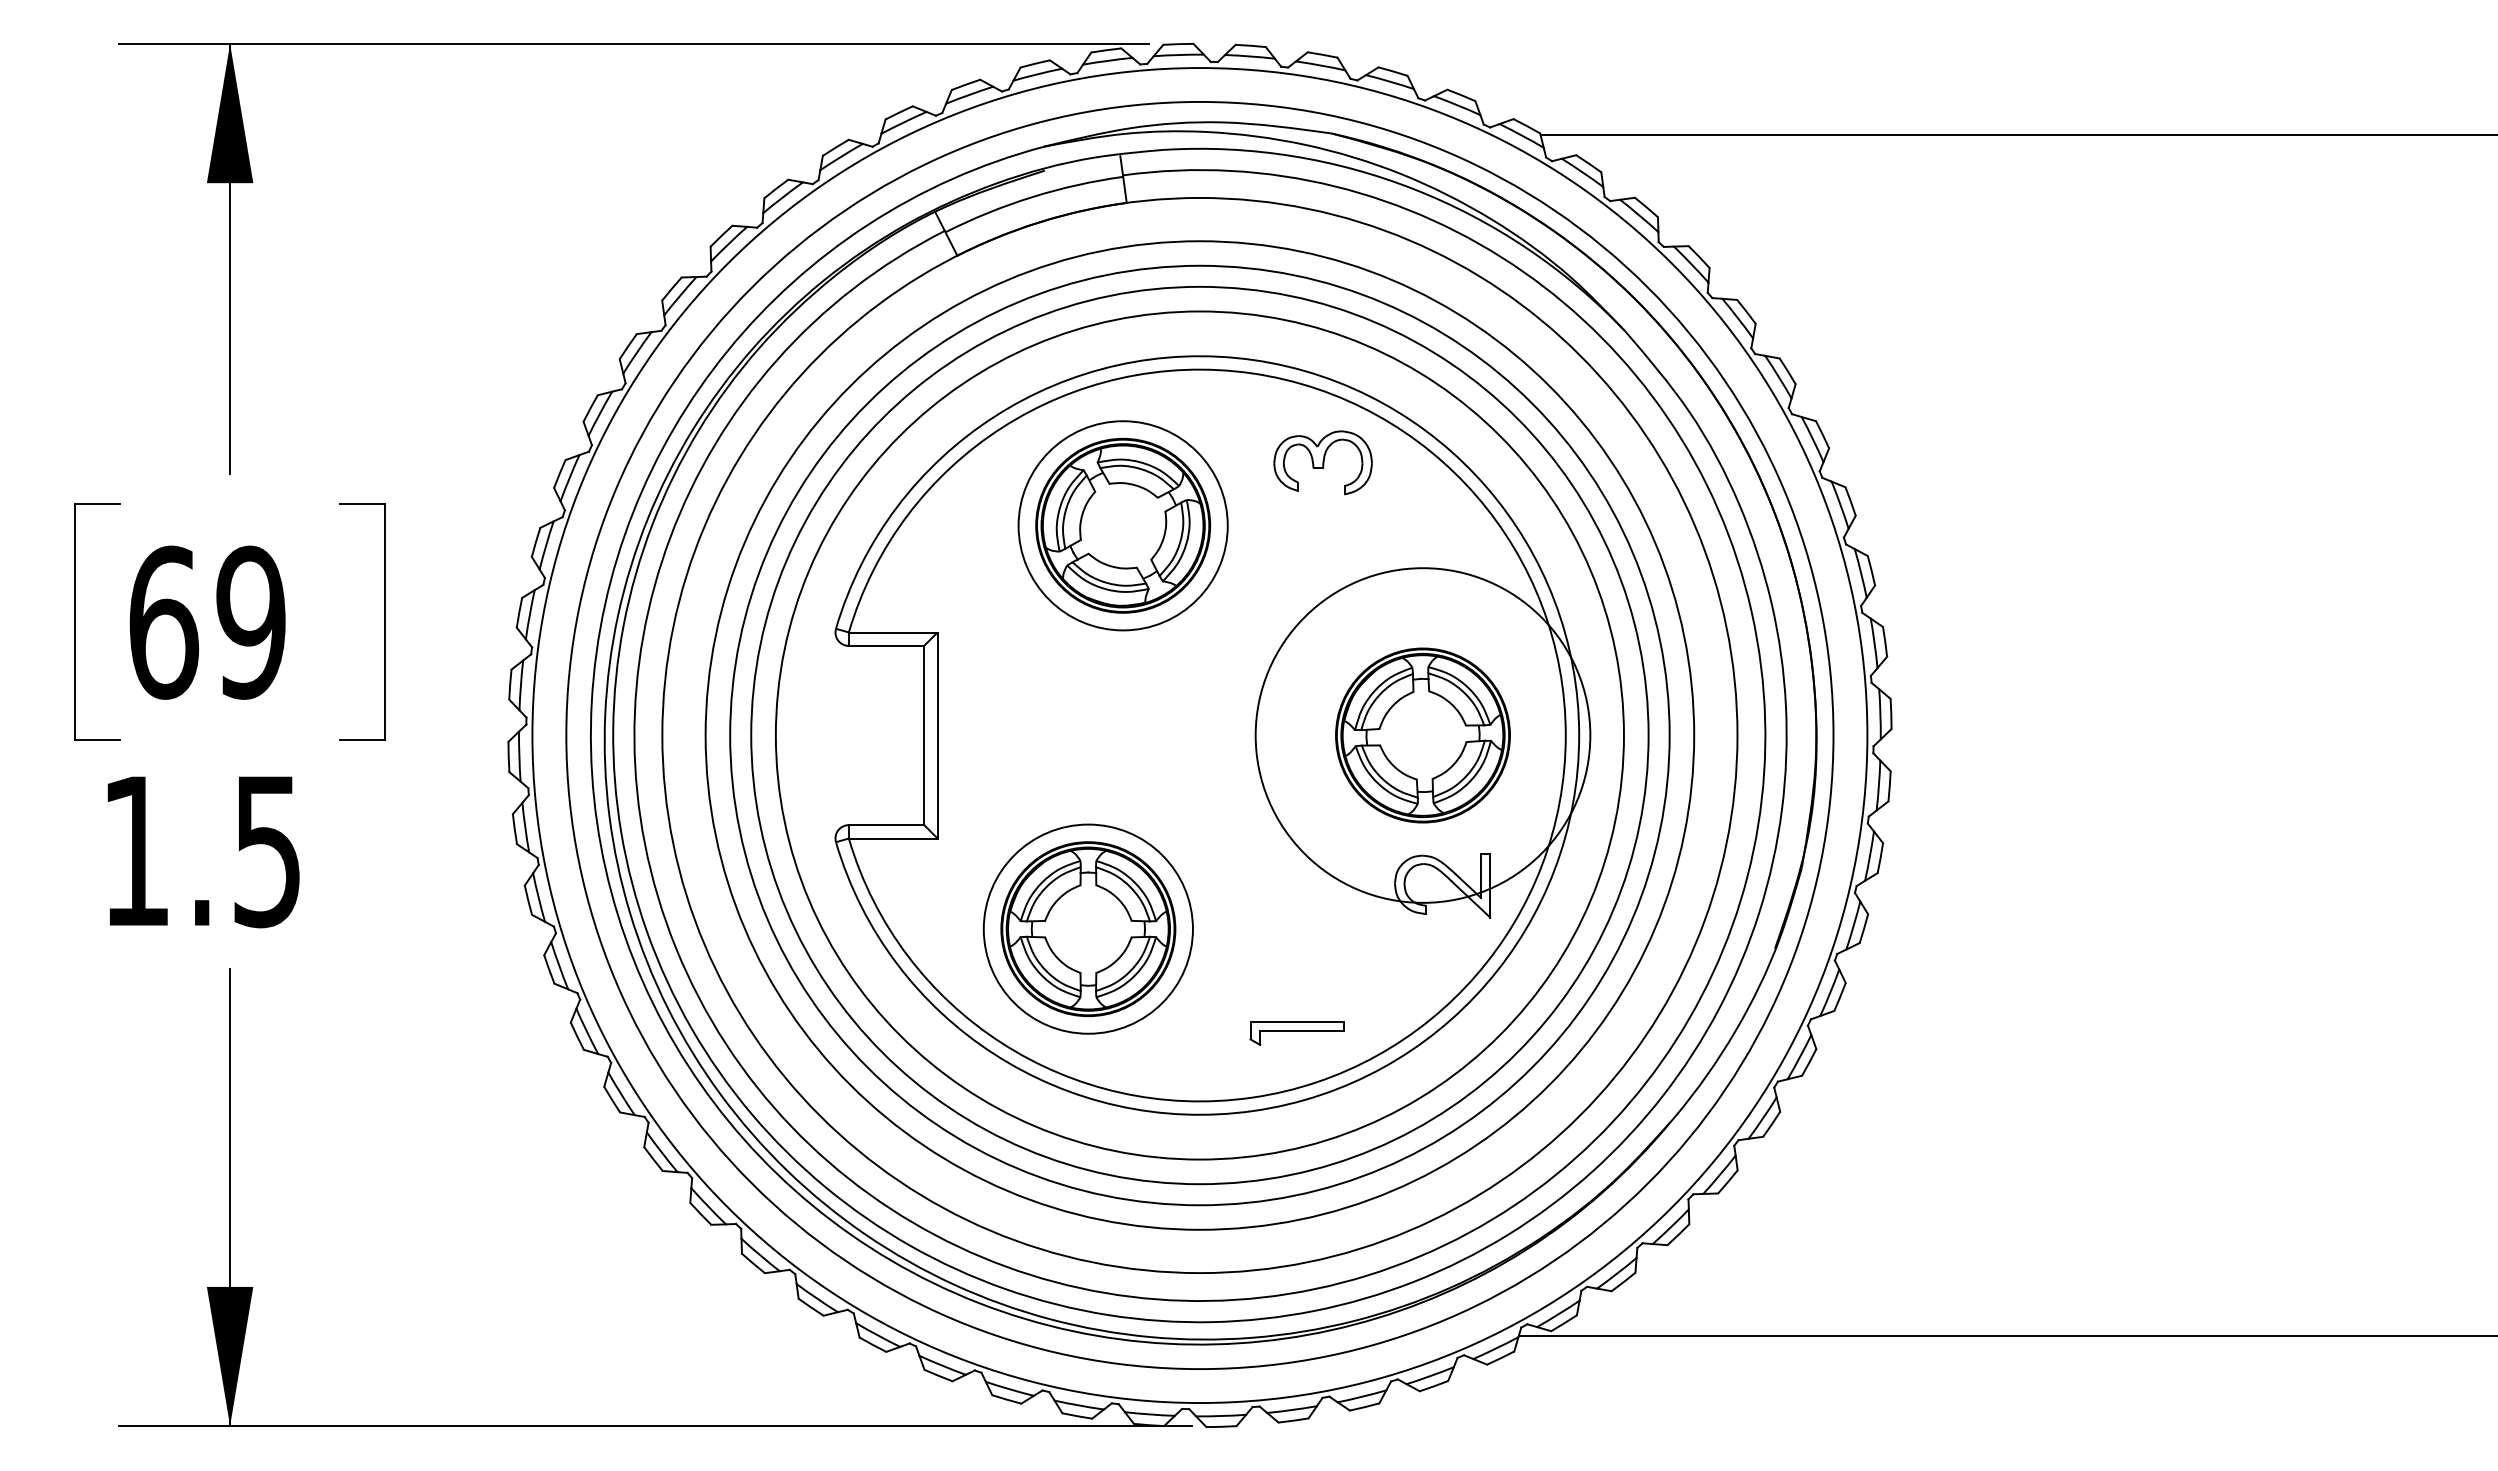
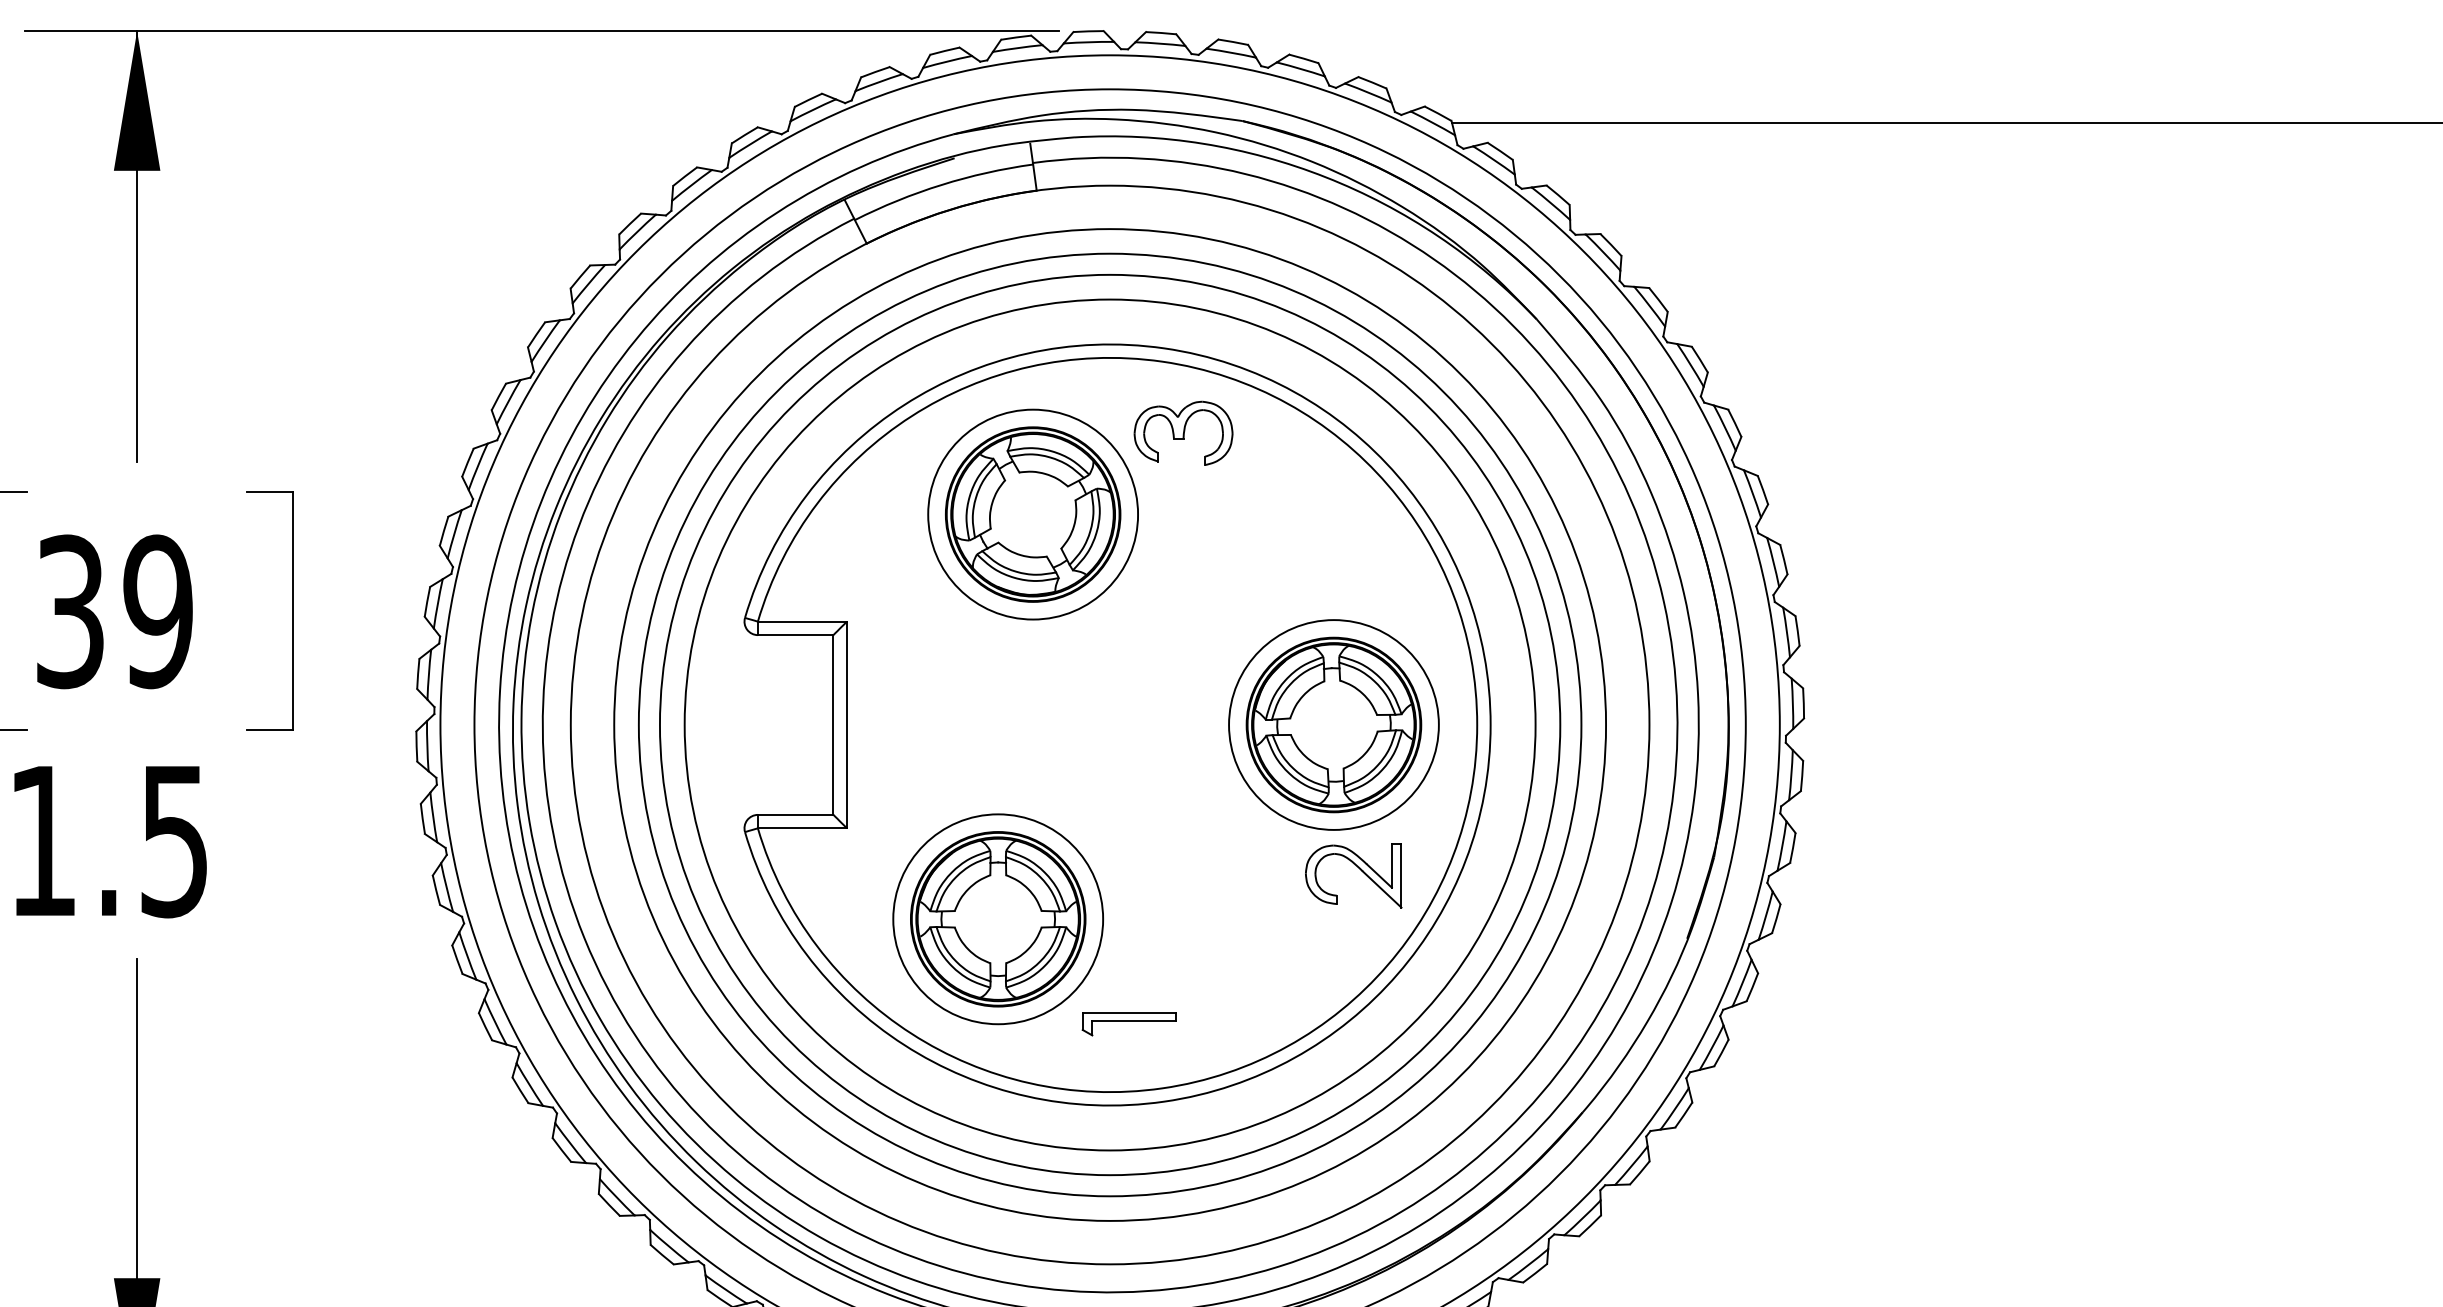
part: (1322, 462) -> (1182, 433), moved
text: (164, 622) -> (71, 611), 69 -> 39
circle: (1422, 735) -> (1333, 724), size x0.62
part: (1296, 1033) -> (1128, 1023), moved

